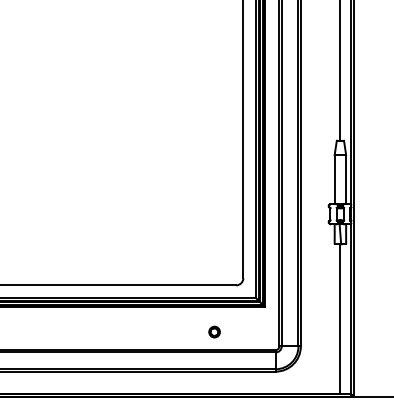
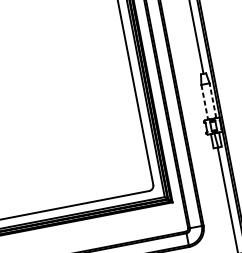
line: (346, 179) -> (213, 100), solid -> dashed
line: (334, 180) -> (204, 102), solid -> dashed
part: (214, 331) -> (140, 226), removed

